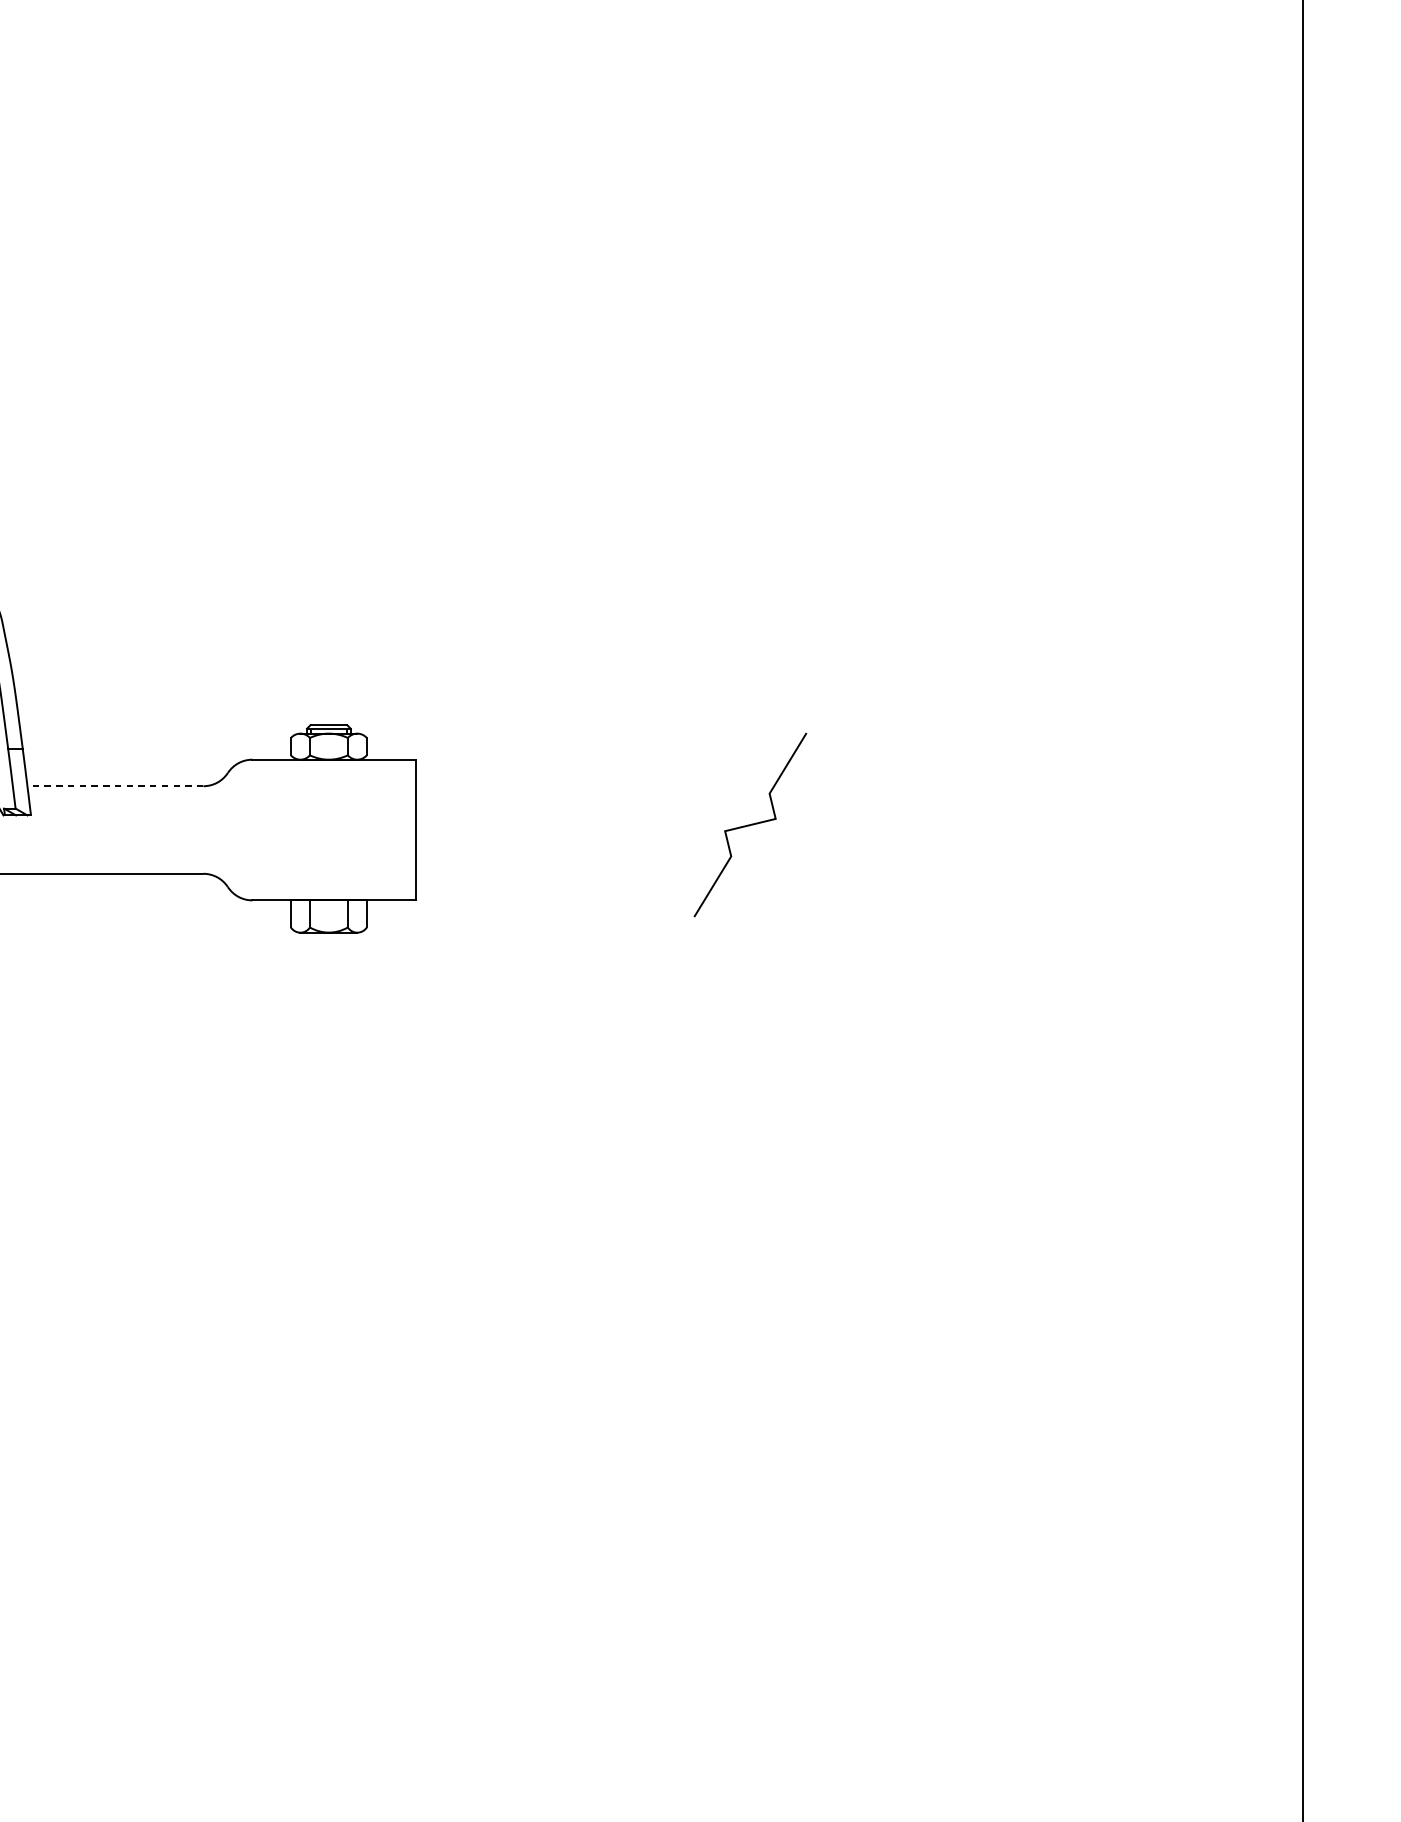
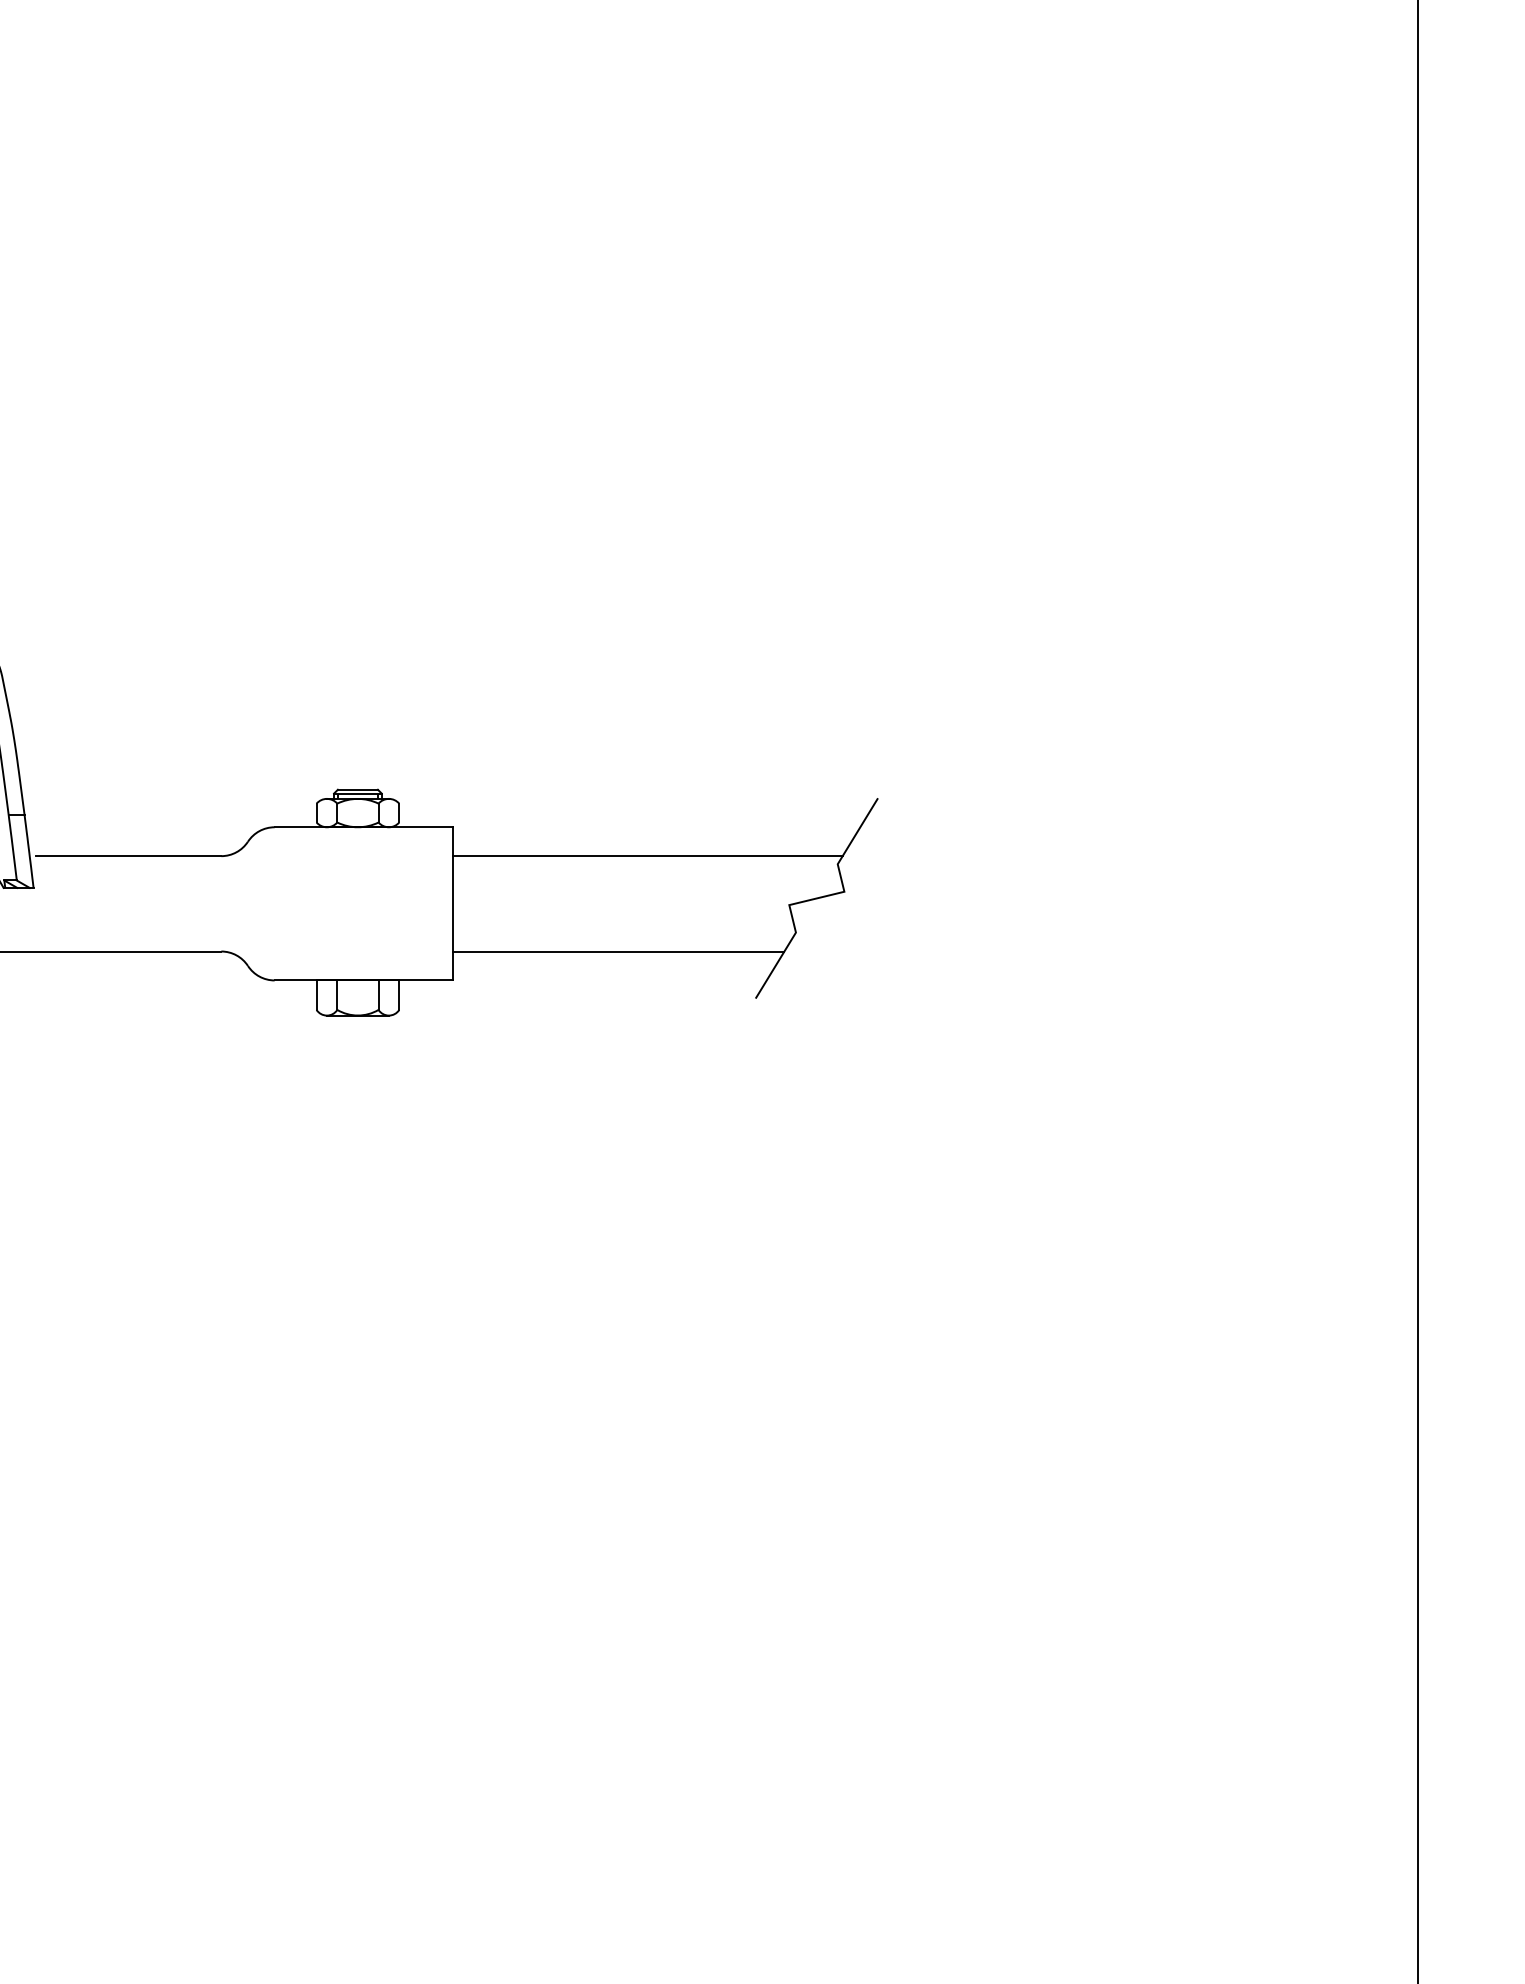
line: (118, 786) -> (128, 856), dashed -> solid
line: (594, 786) -> (647, 856), added
line: (568, 873) -> (618, 951), added

